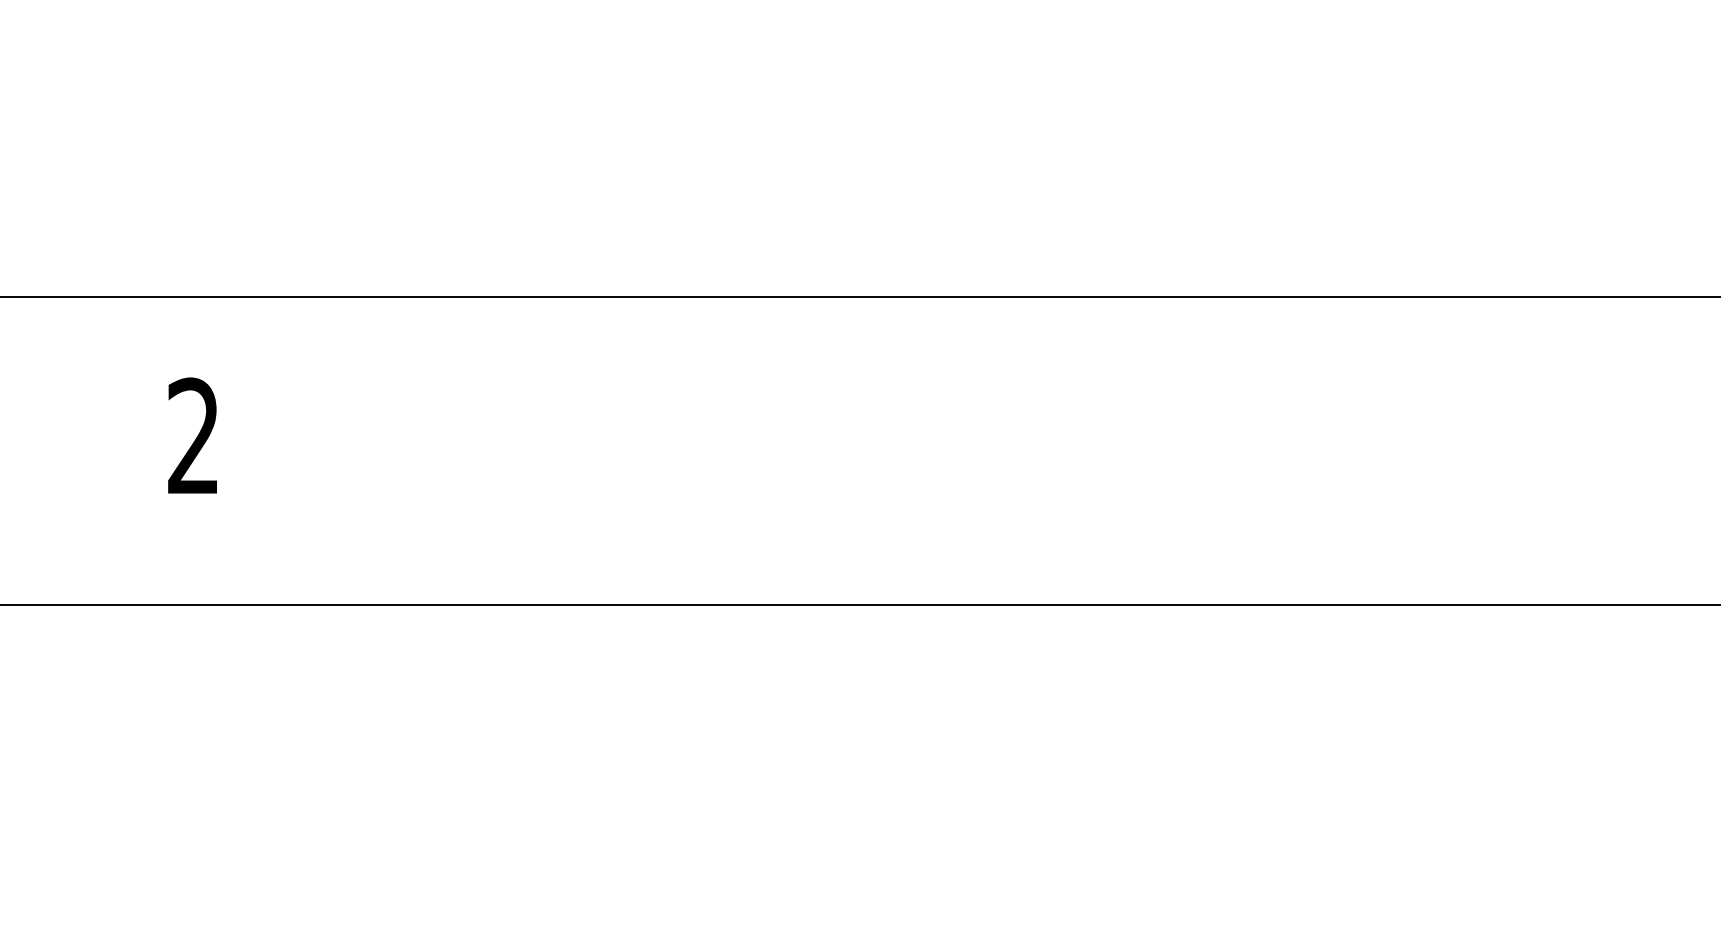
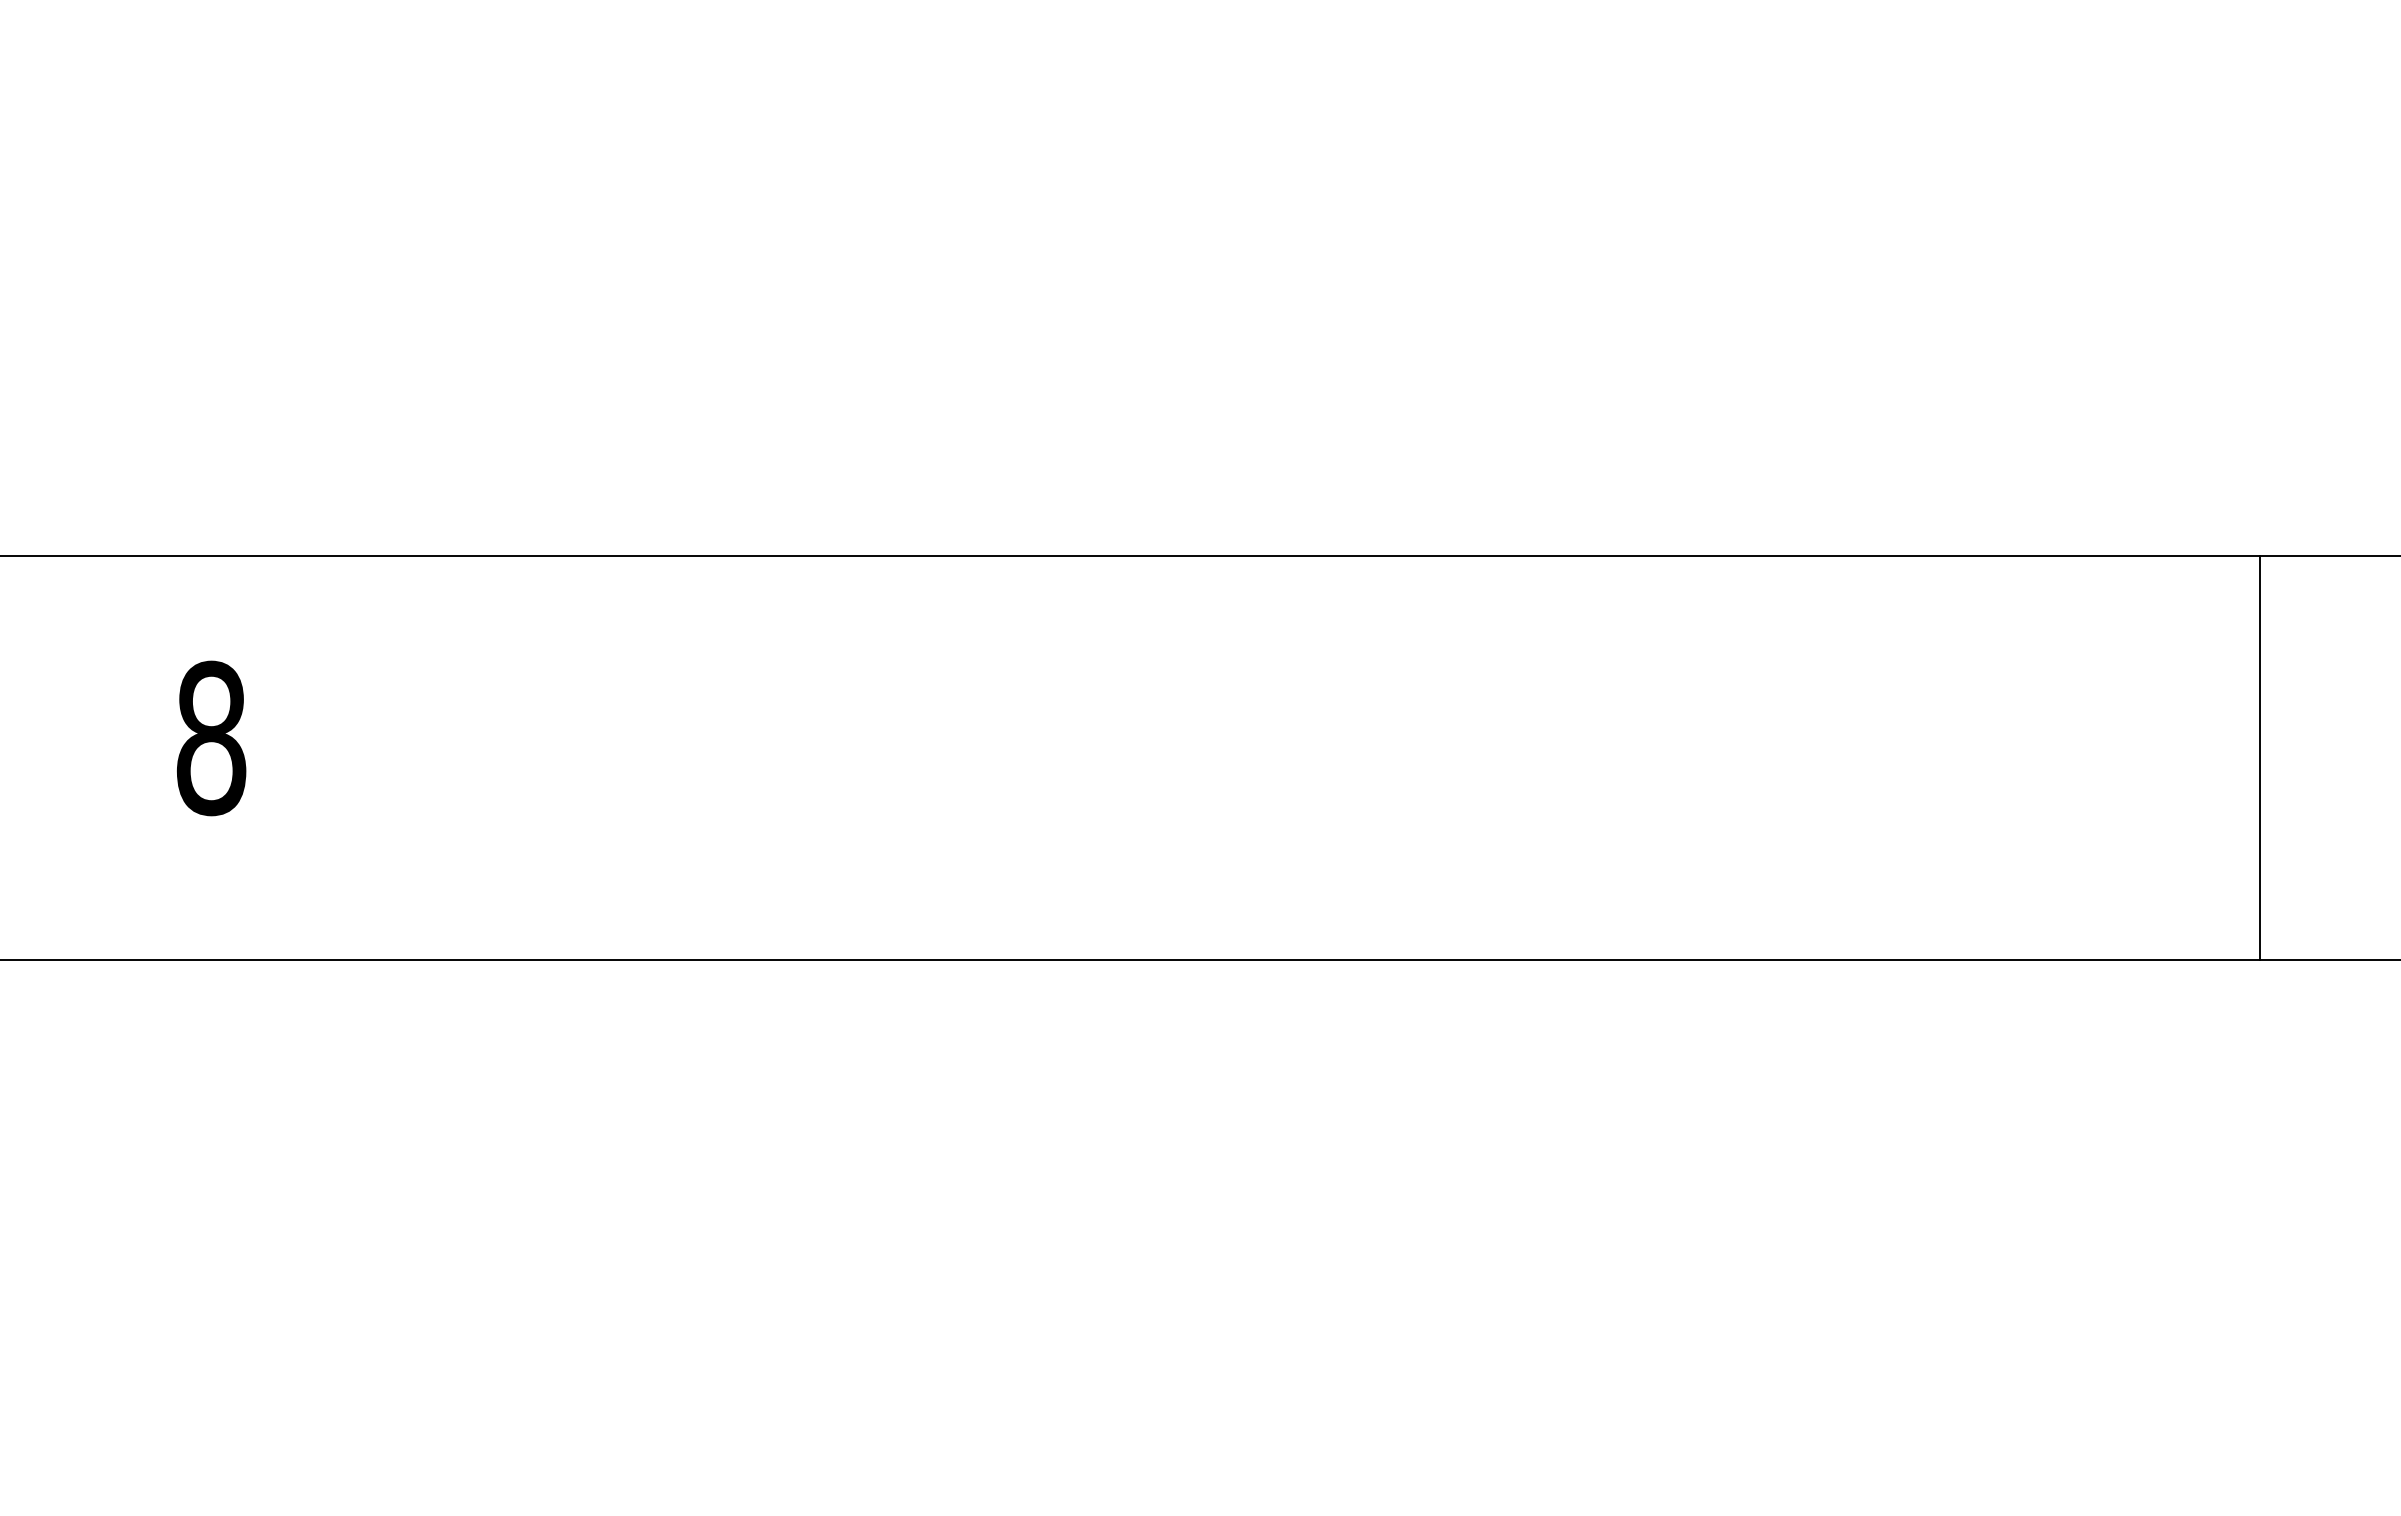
text: (193, 436) -> (211, 738), 2 -> 8

